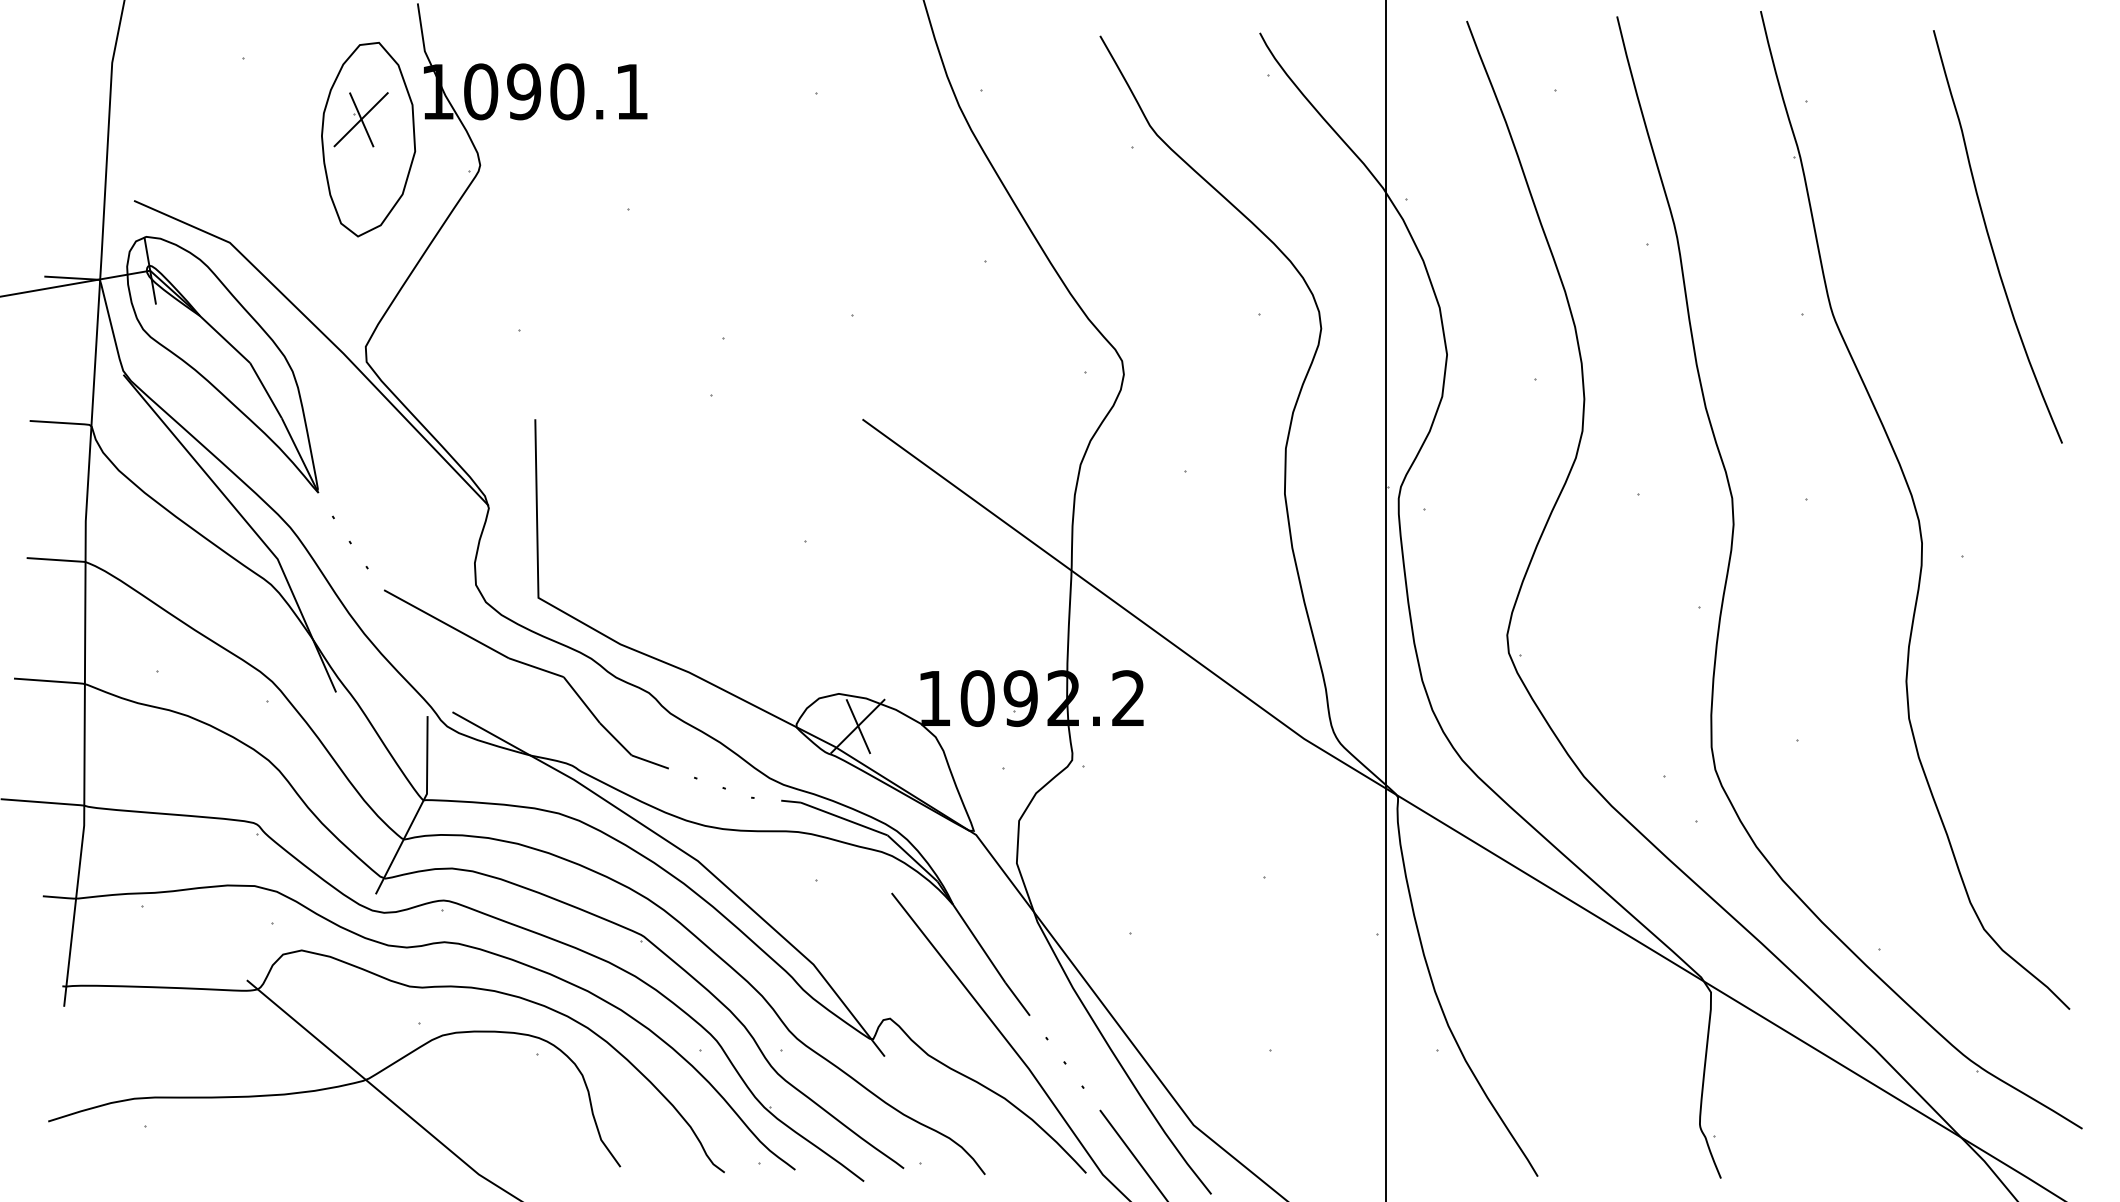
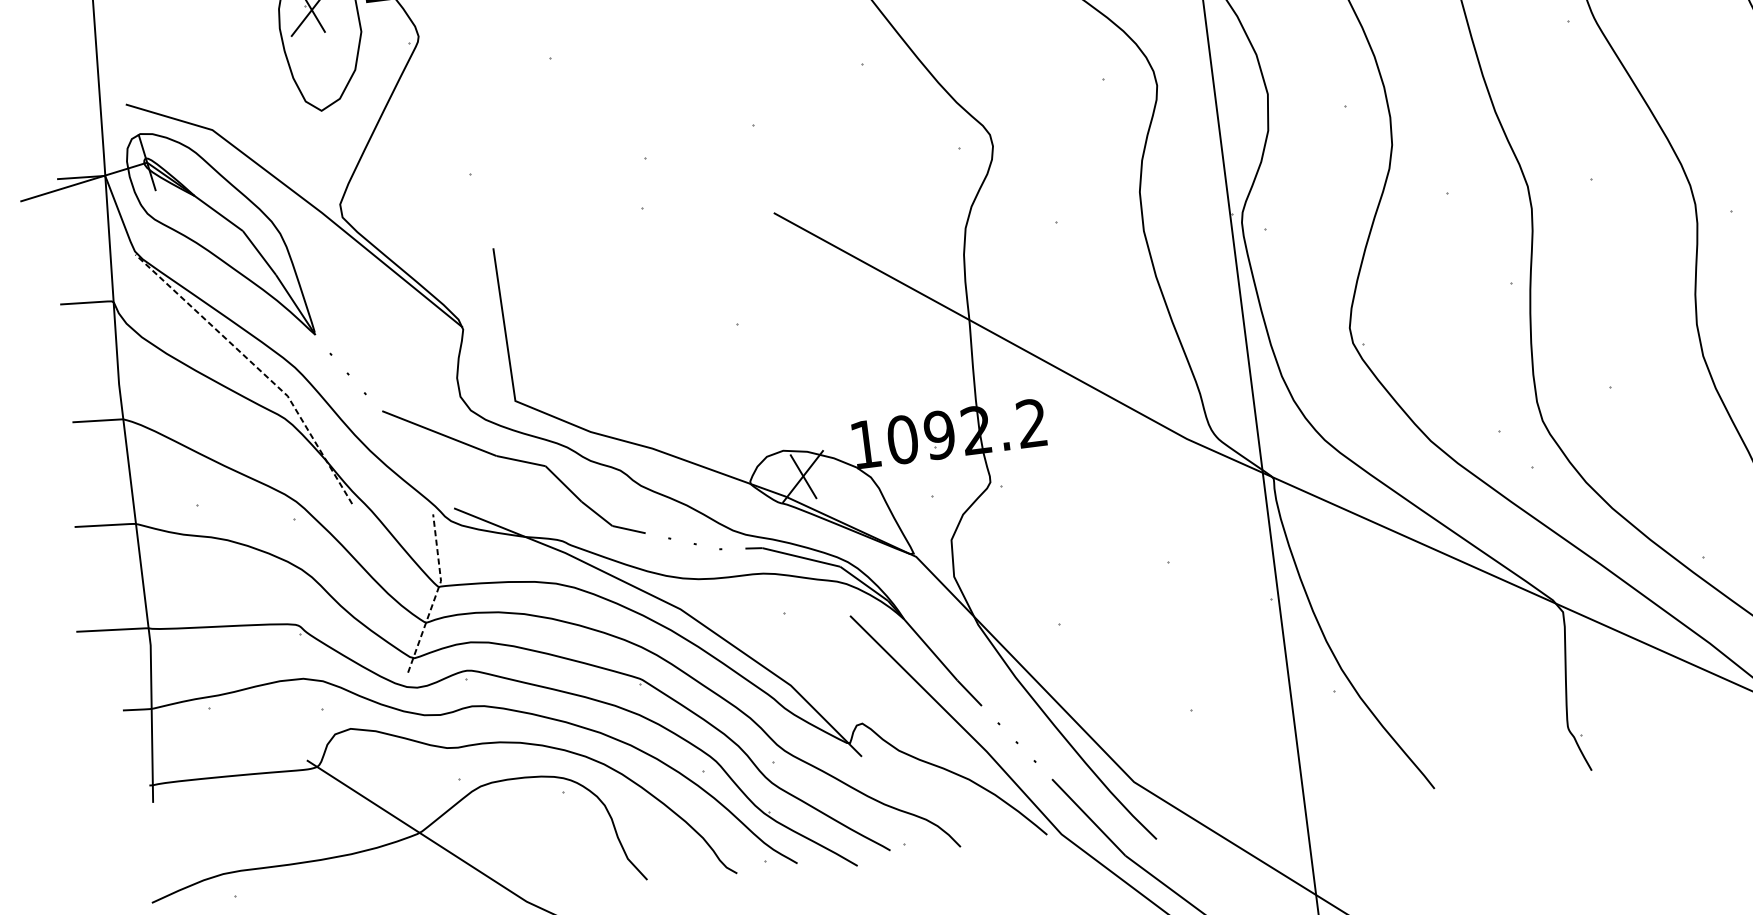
line: (247, 523) -> (257, 368), solid -> dashed
line: (419, 809) -> (436, 595), solid -> dashed

